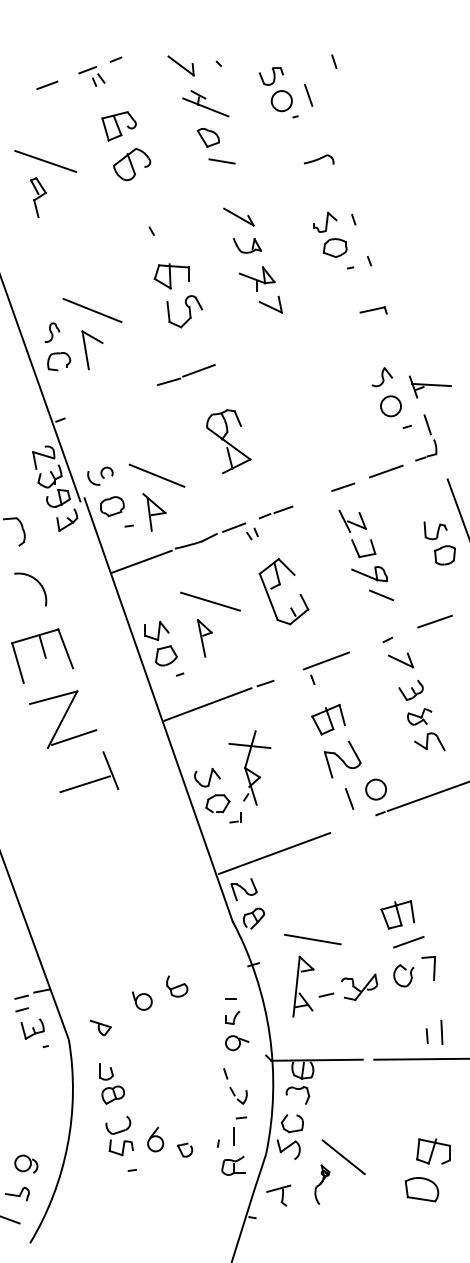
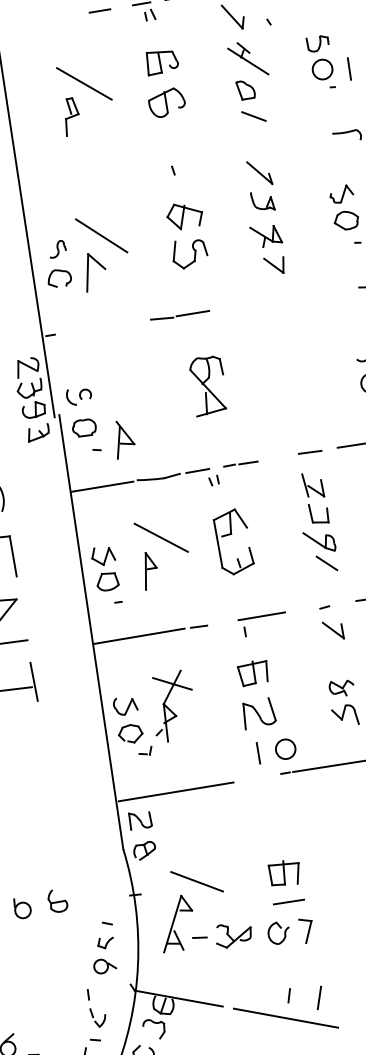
line: (156, 475) -> (132, 406), removed
part: (410, 689) -> (337, 659), removed
line: (441, 1032) -> (319, 997), moved

